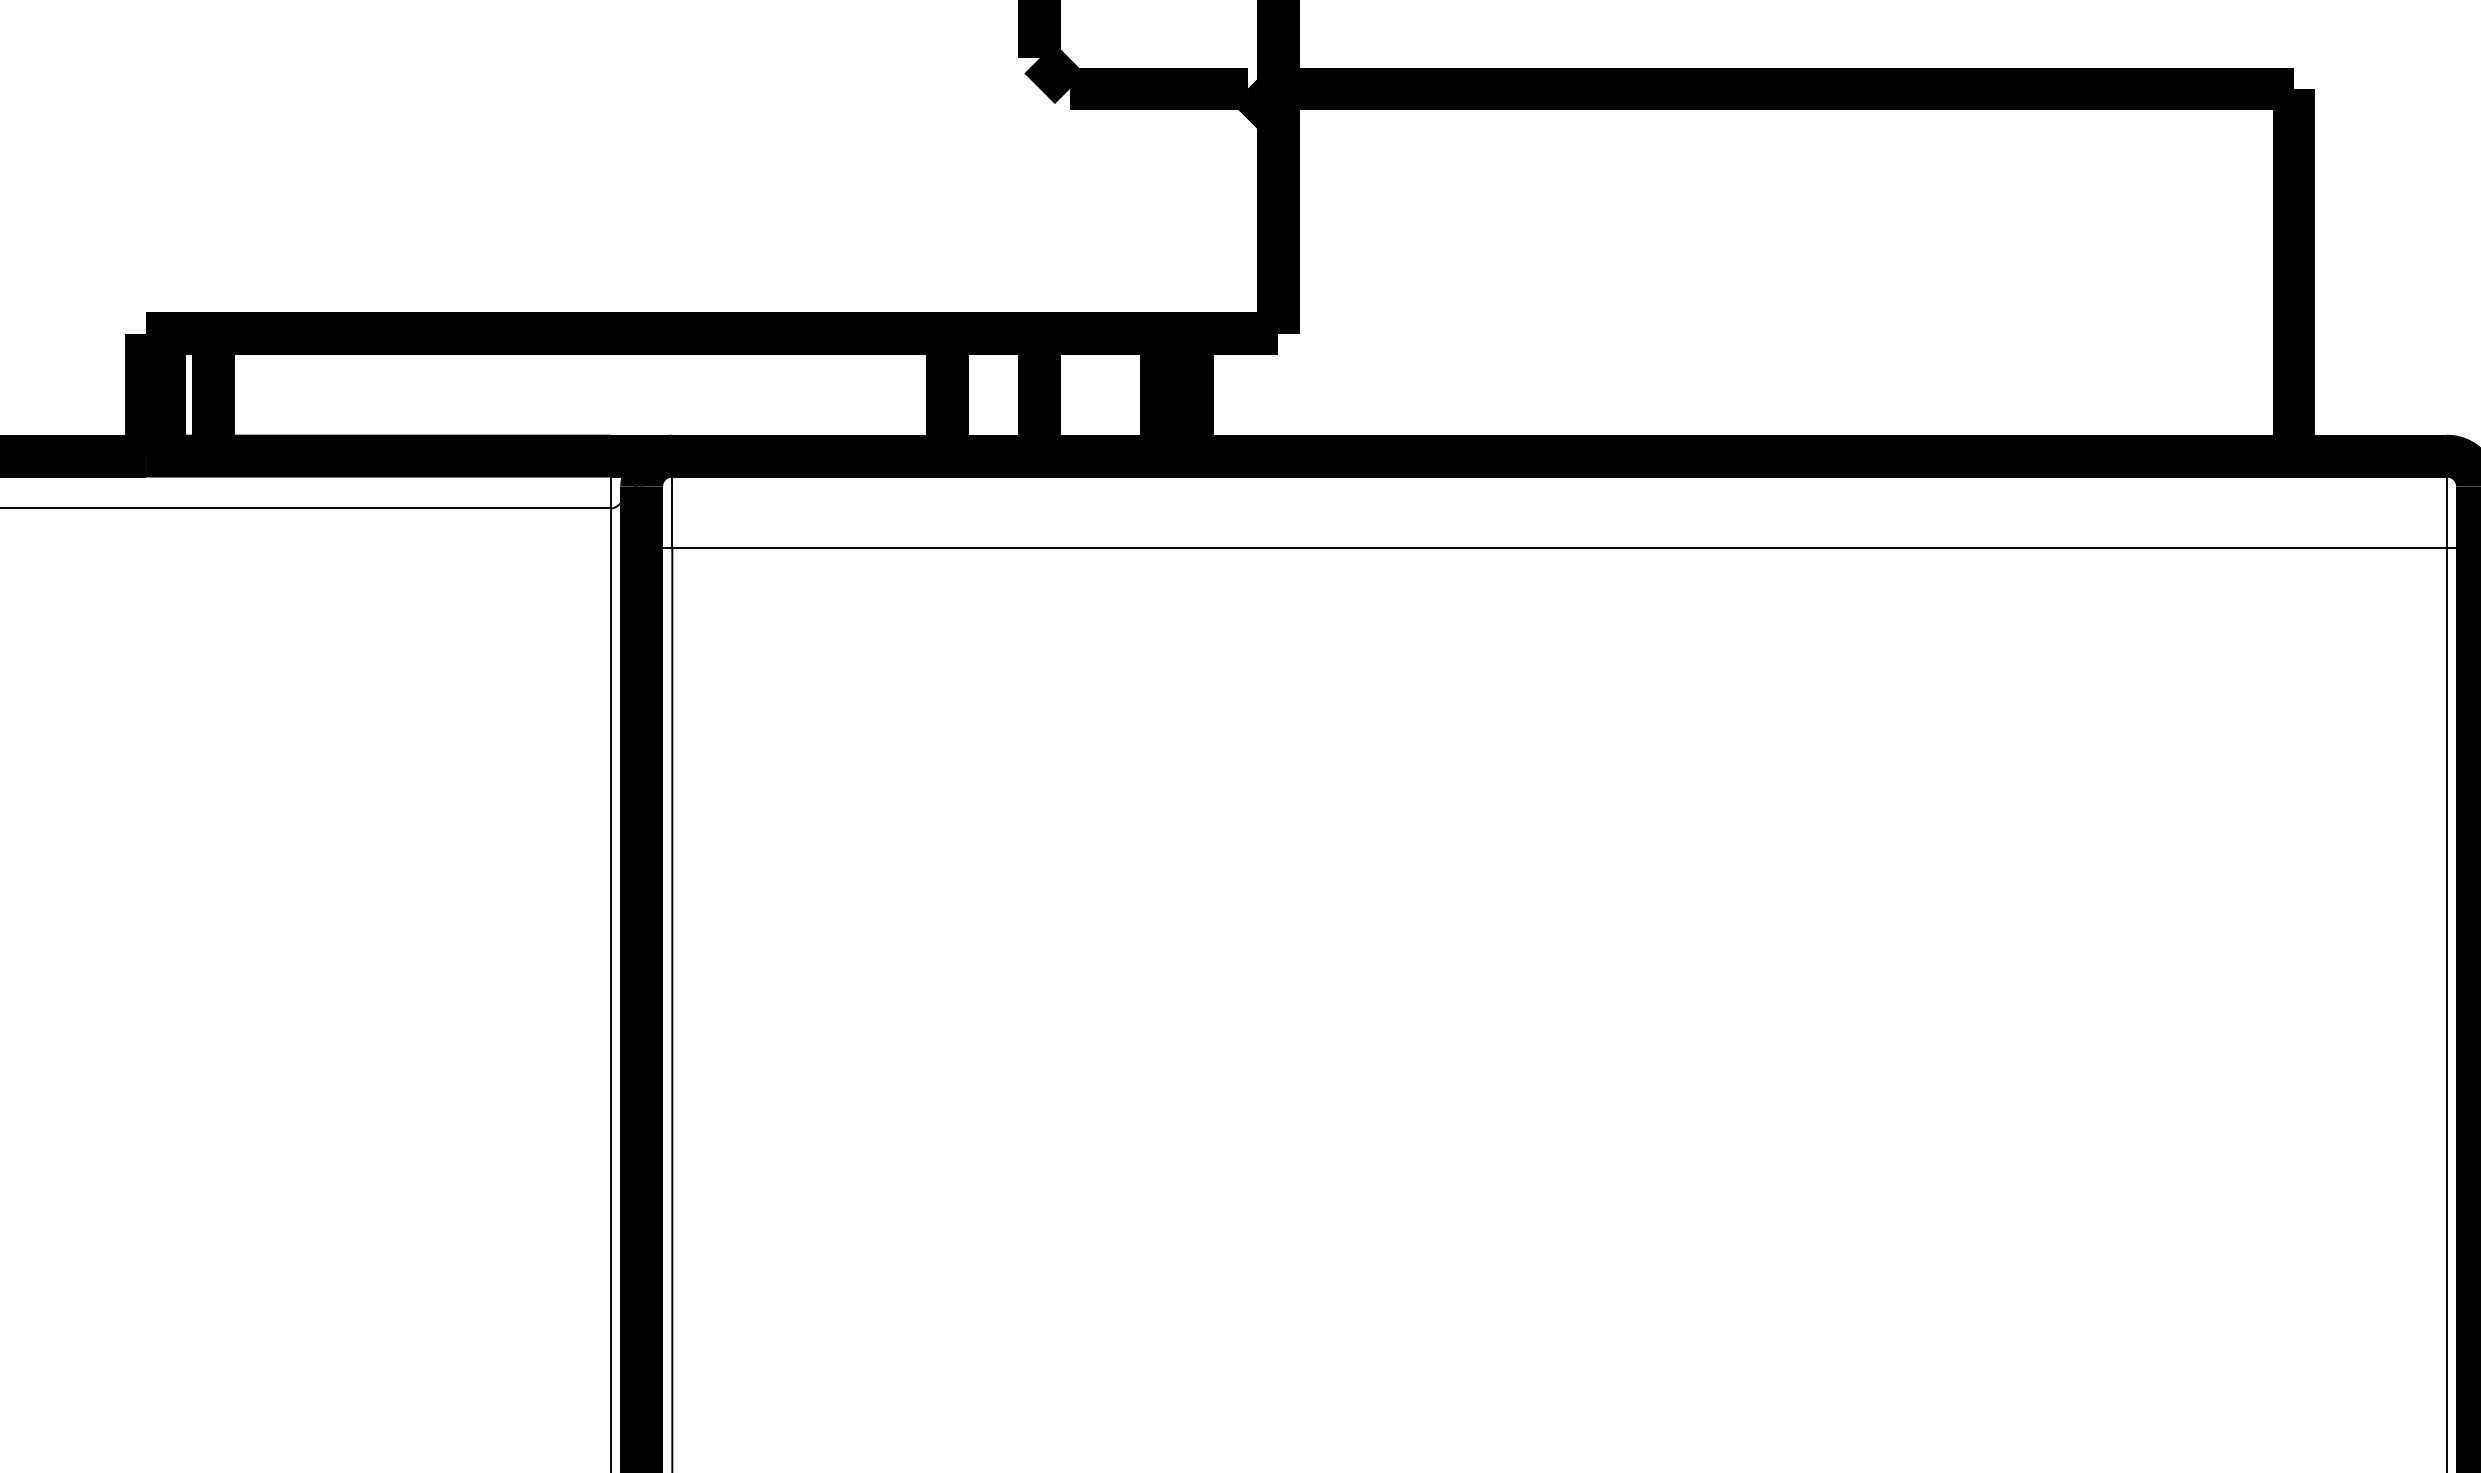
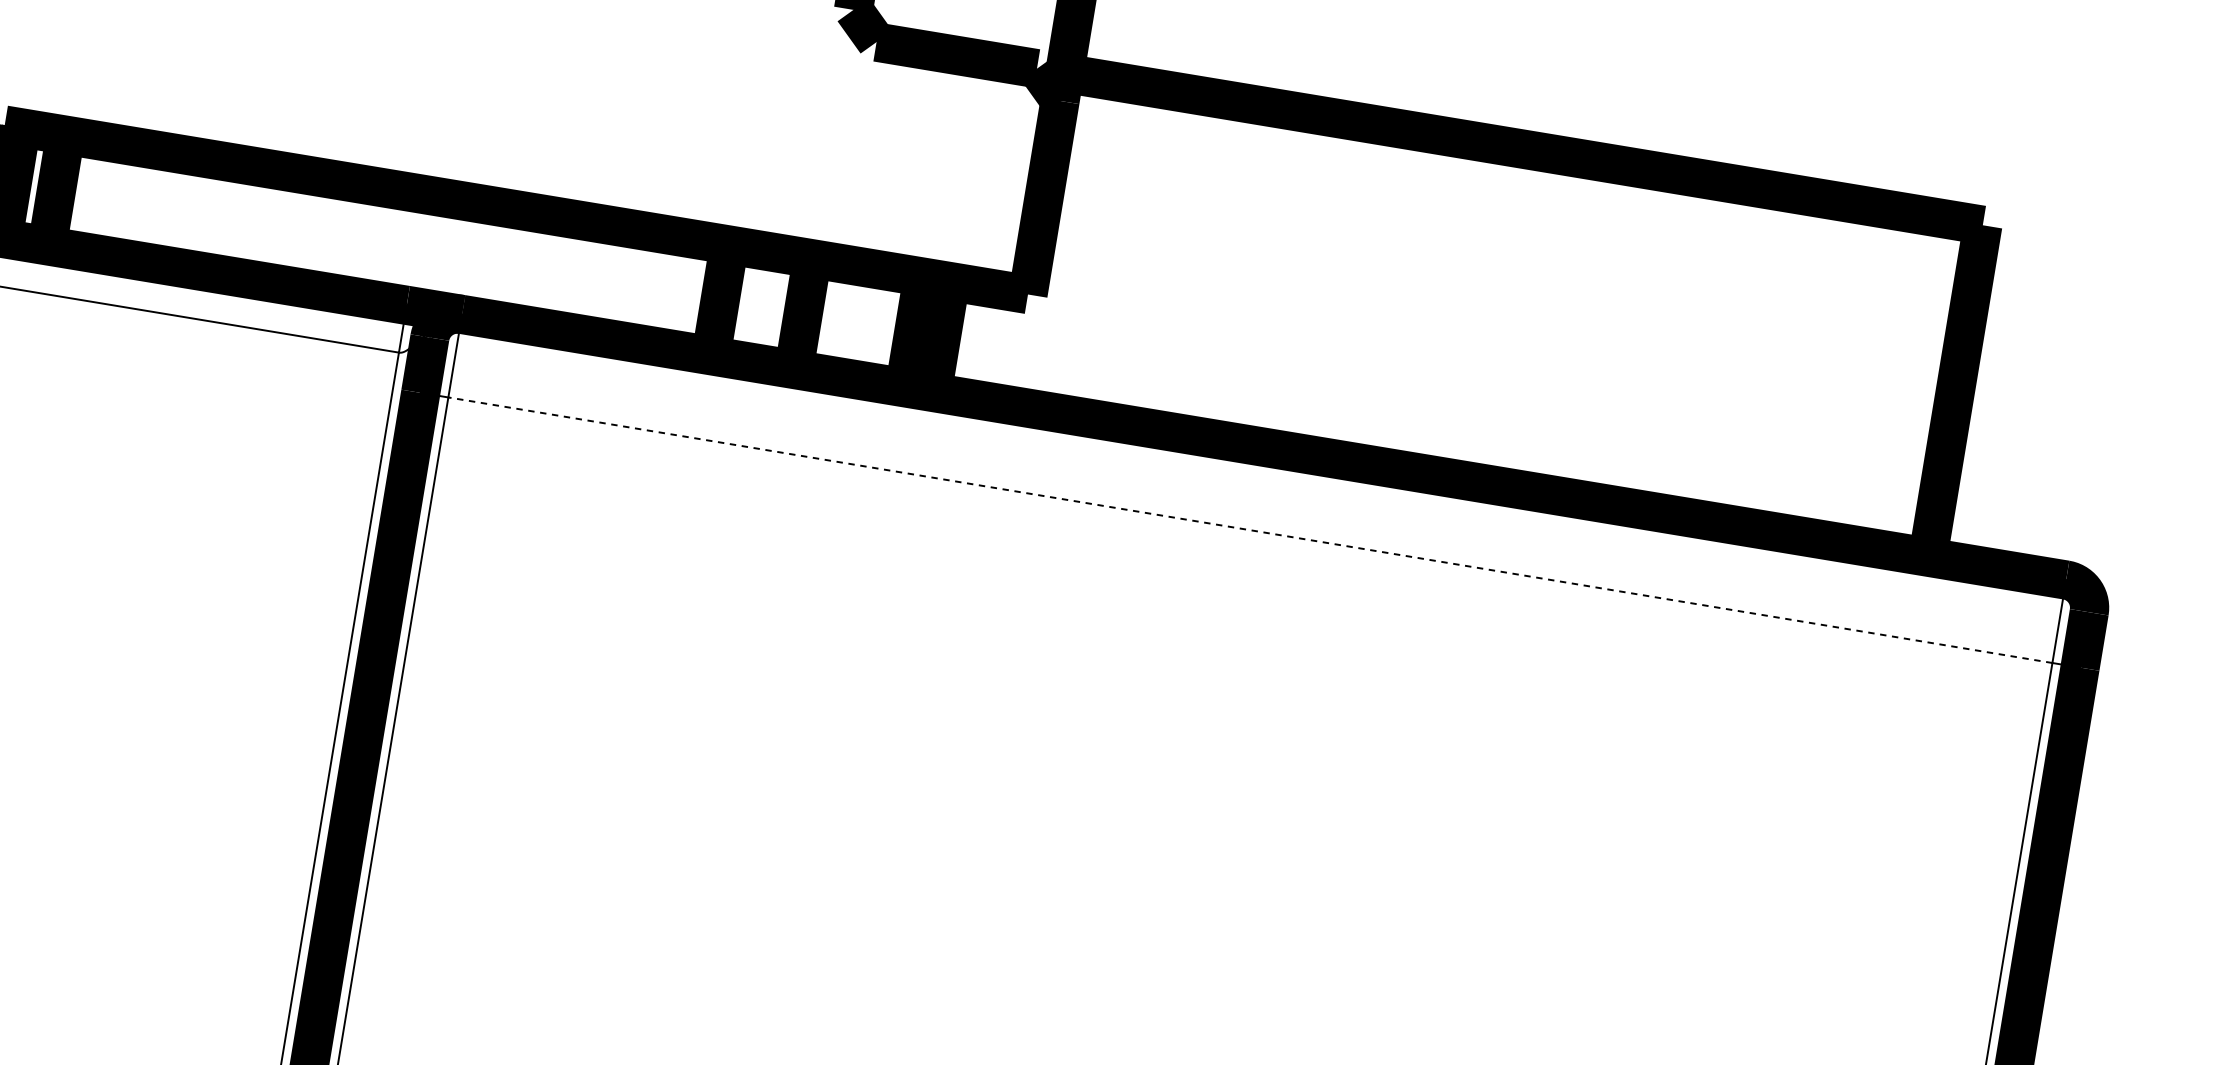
line: (1559, 547) -> (1250, 529), solid -> dashed

